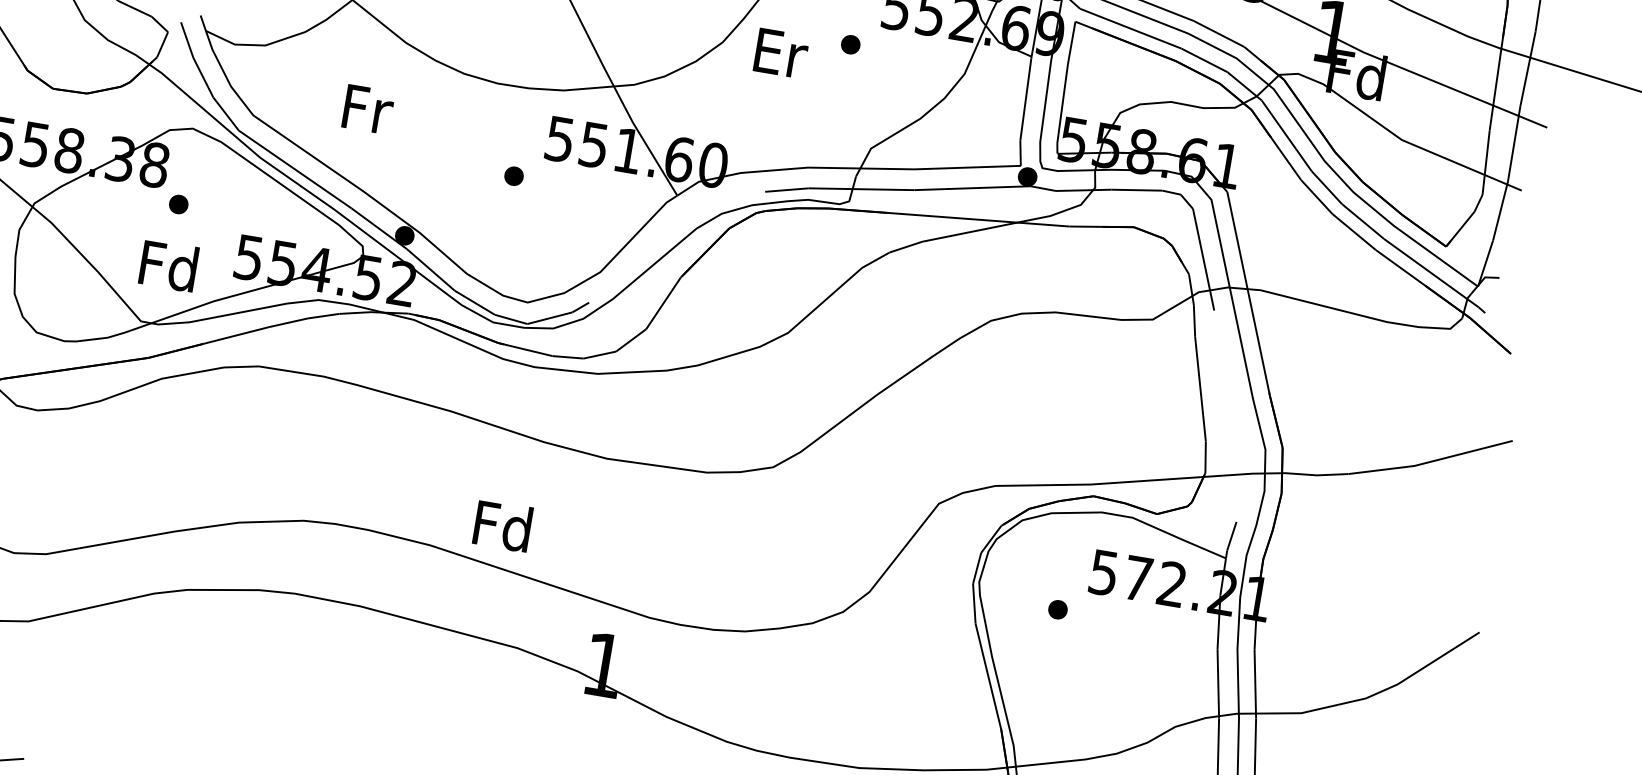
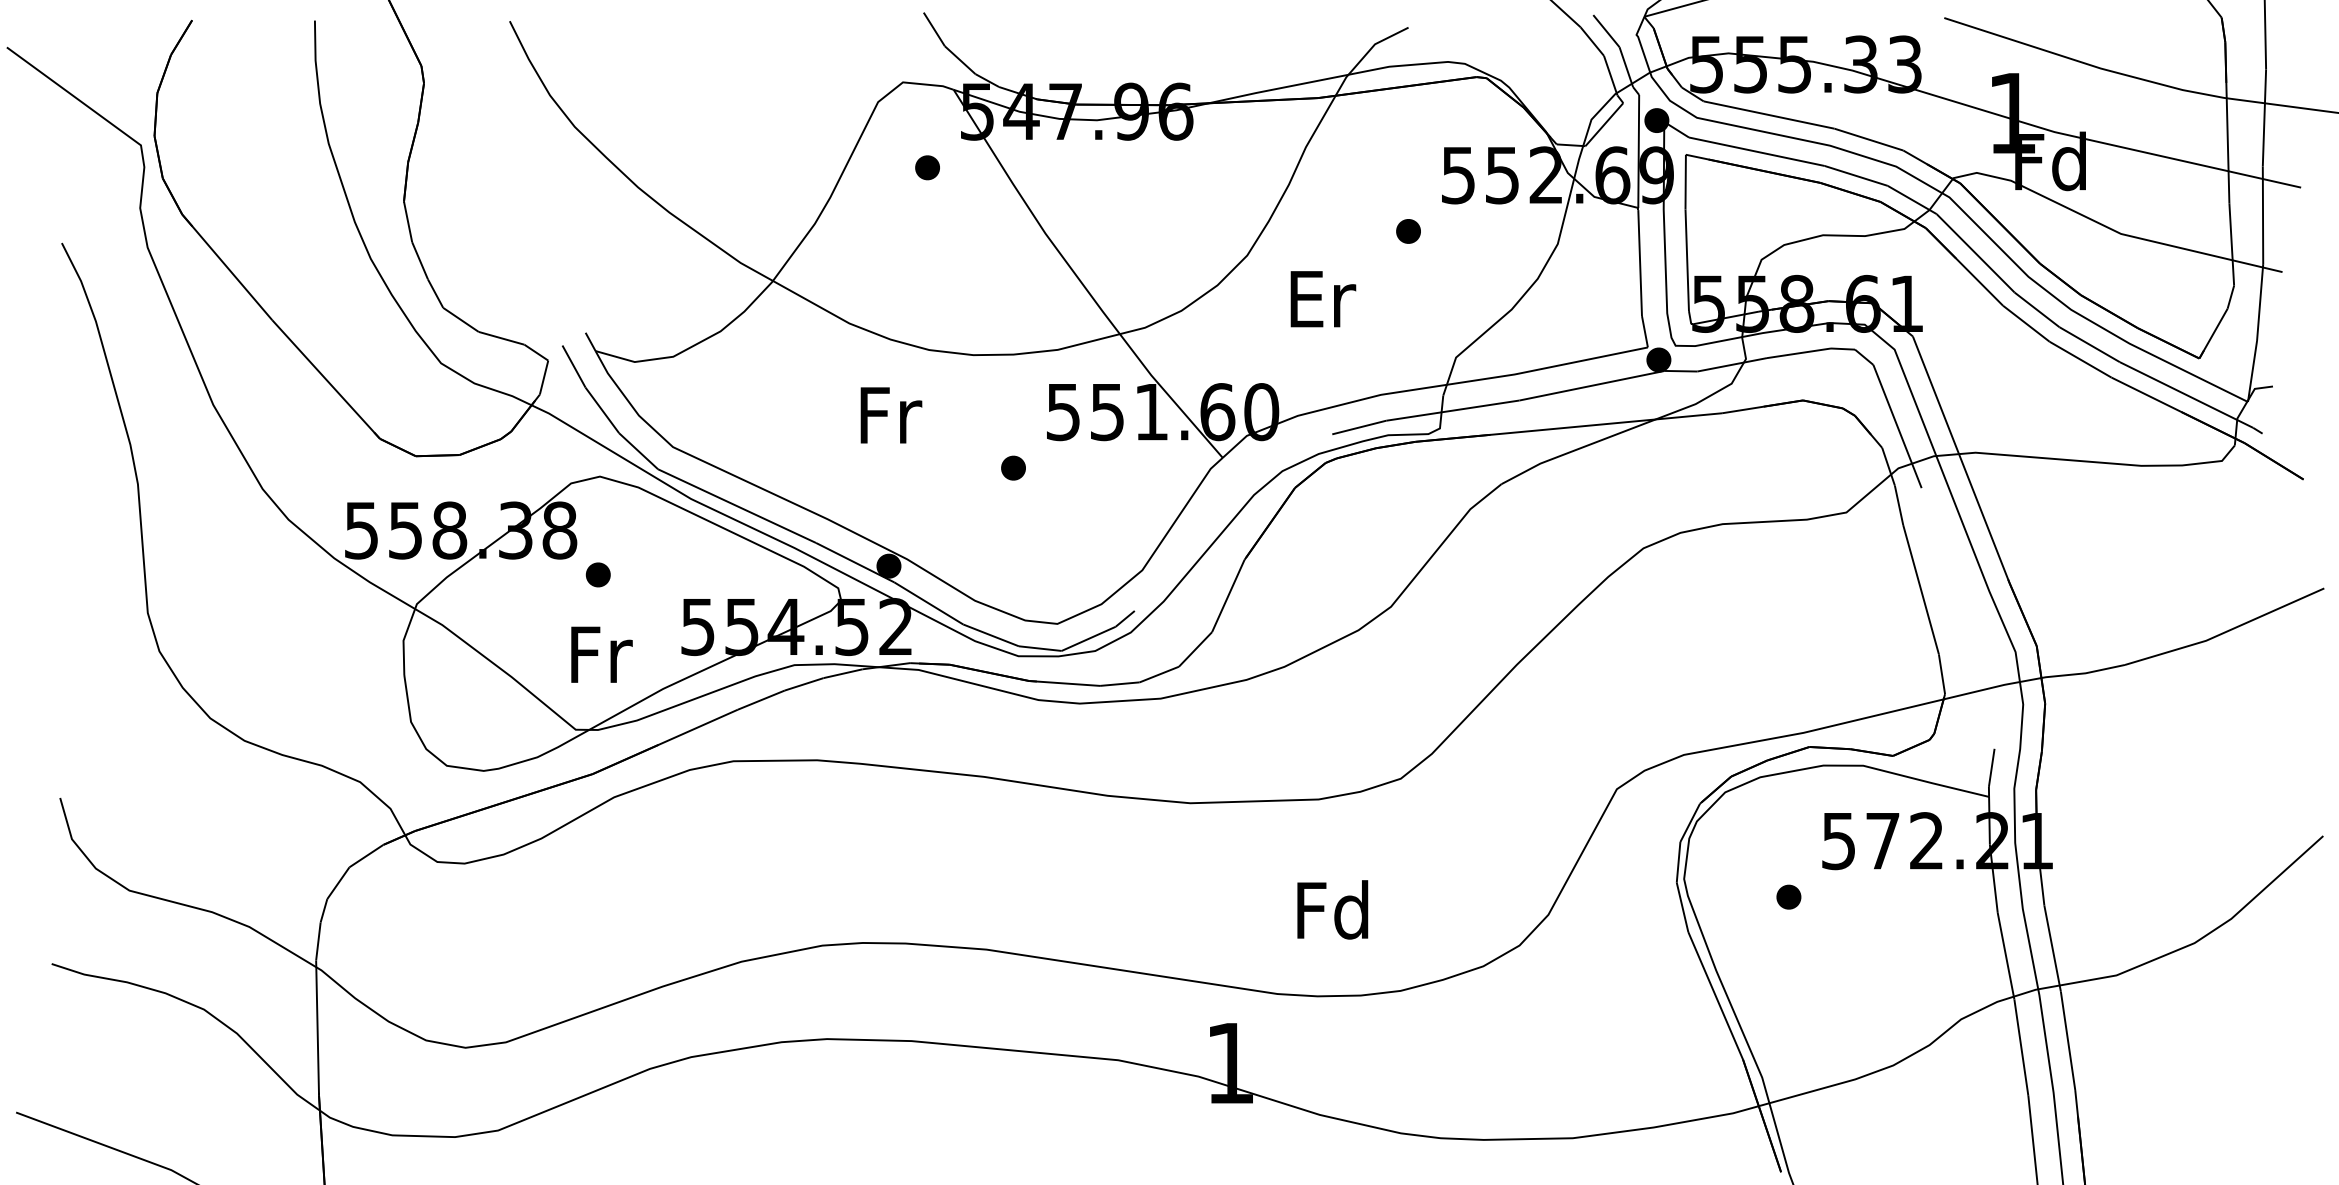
text: (781, 53) -> (1323, 299), moved
text: (368, 109) -> (891, 415), moved
text: (168, 265) -> (598, 653), Fd -> Fr
text: (502, 525) -> (1332, 909), moved

